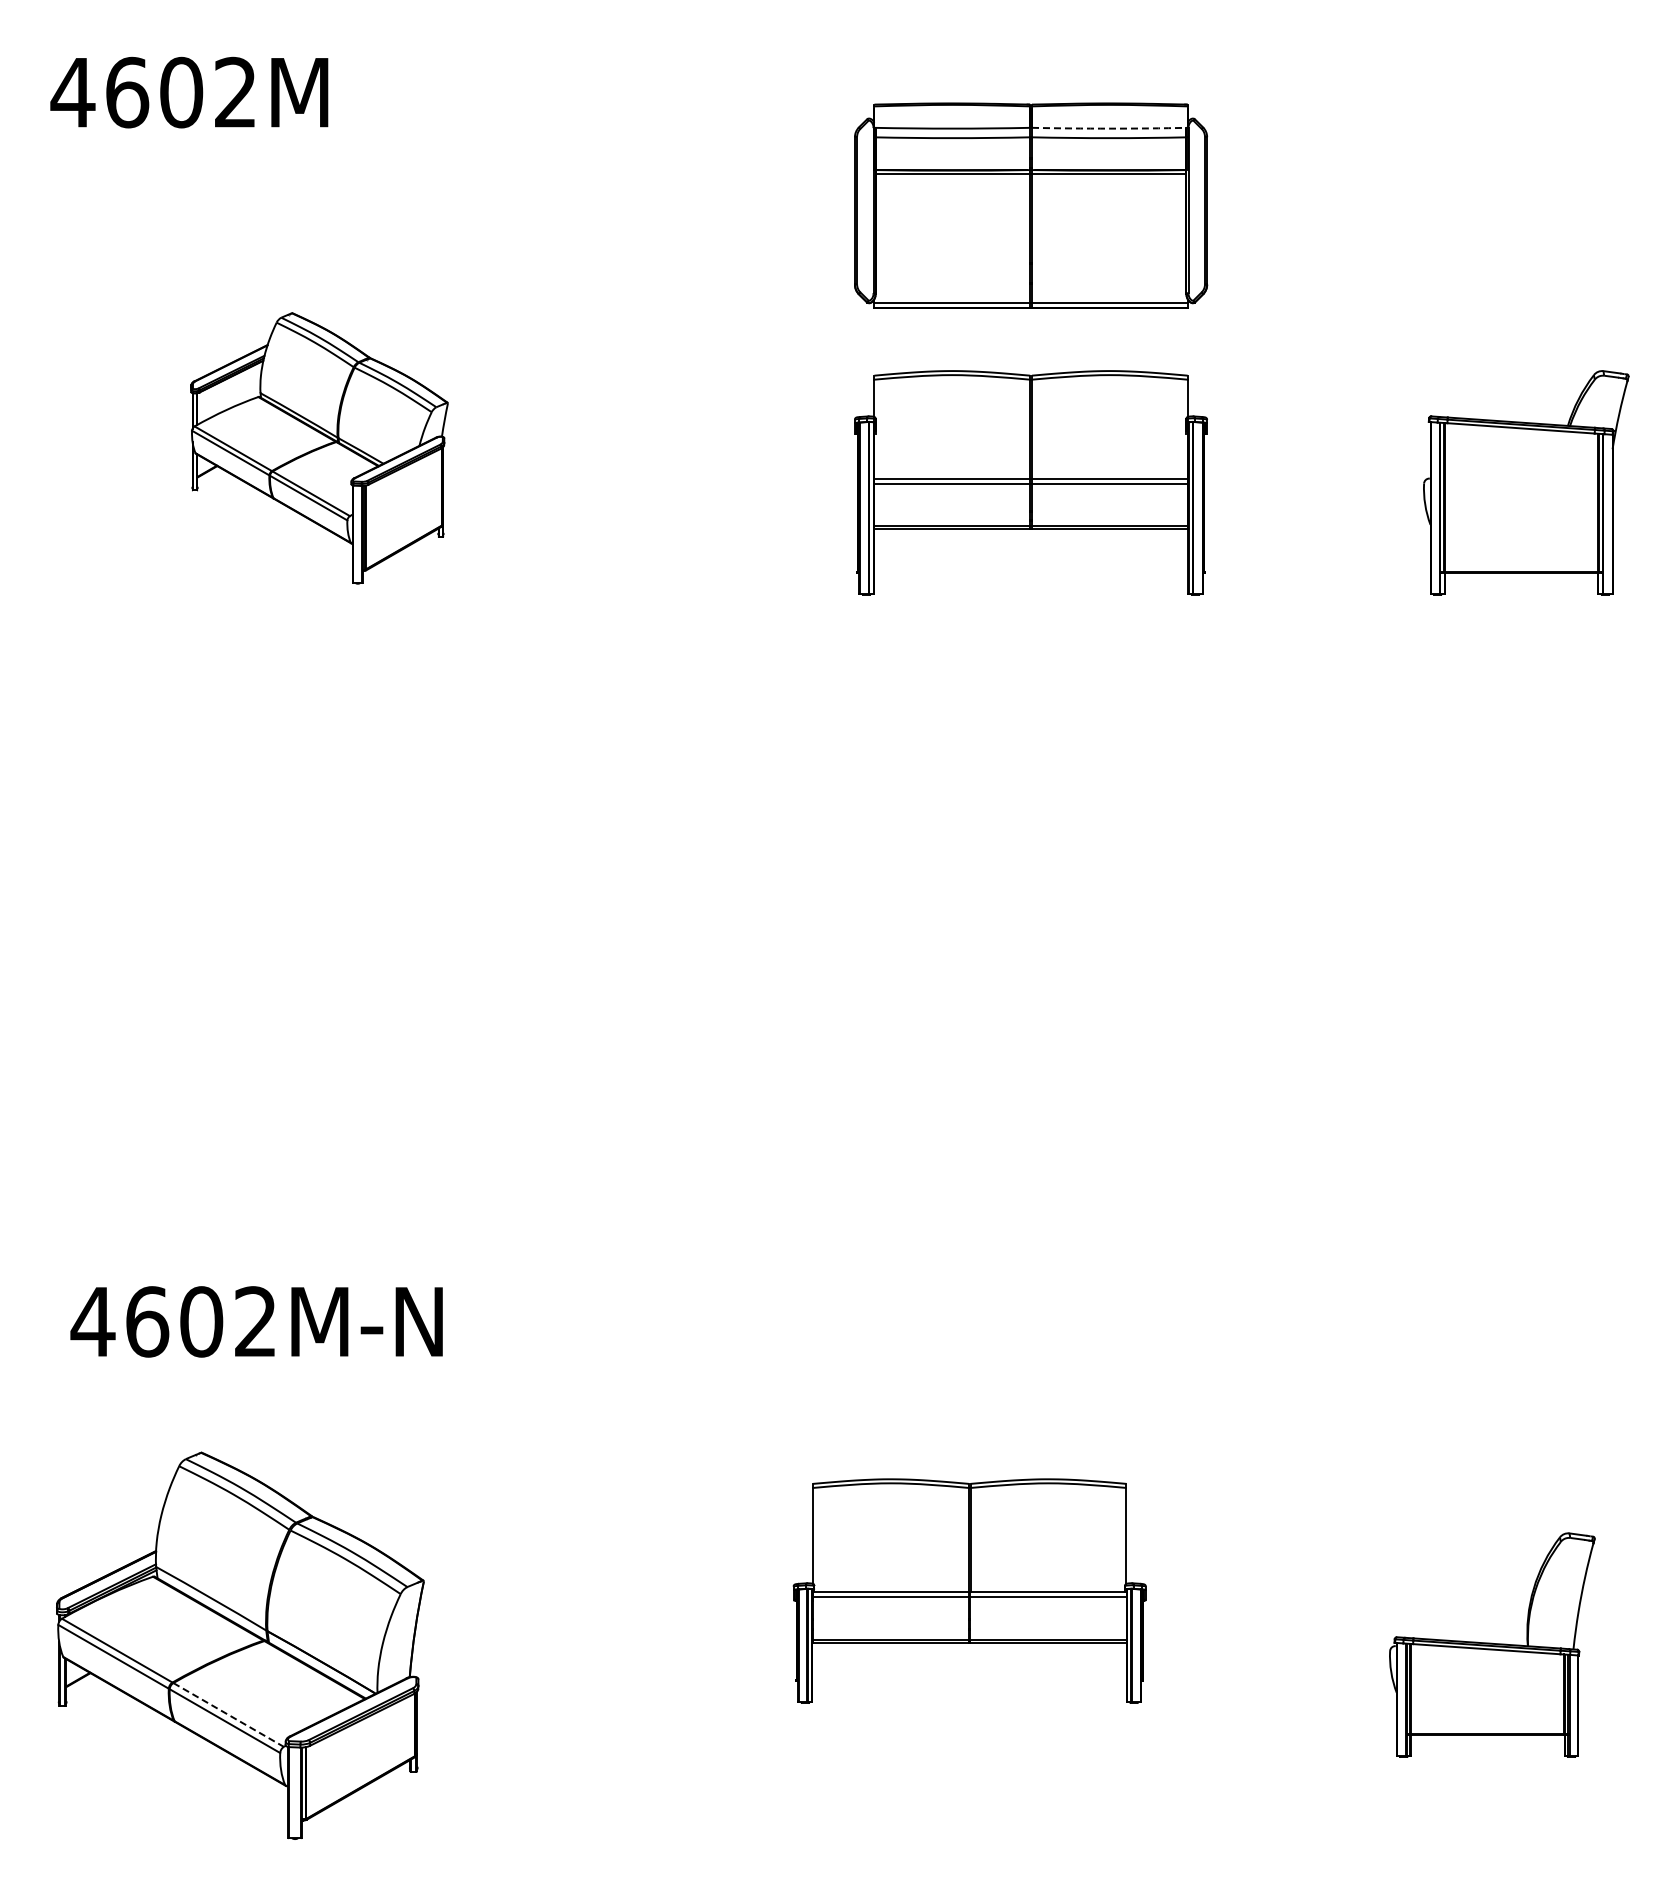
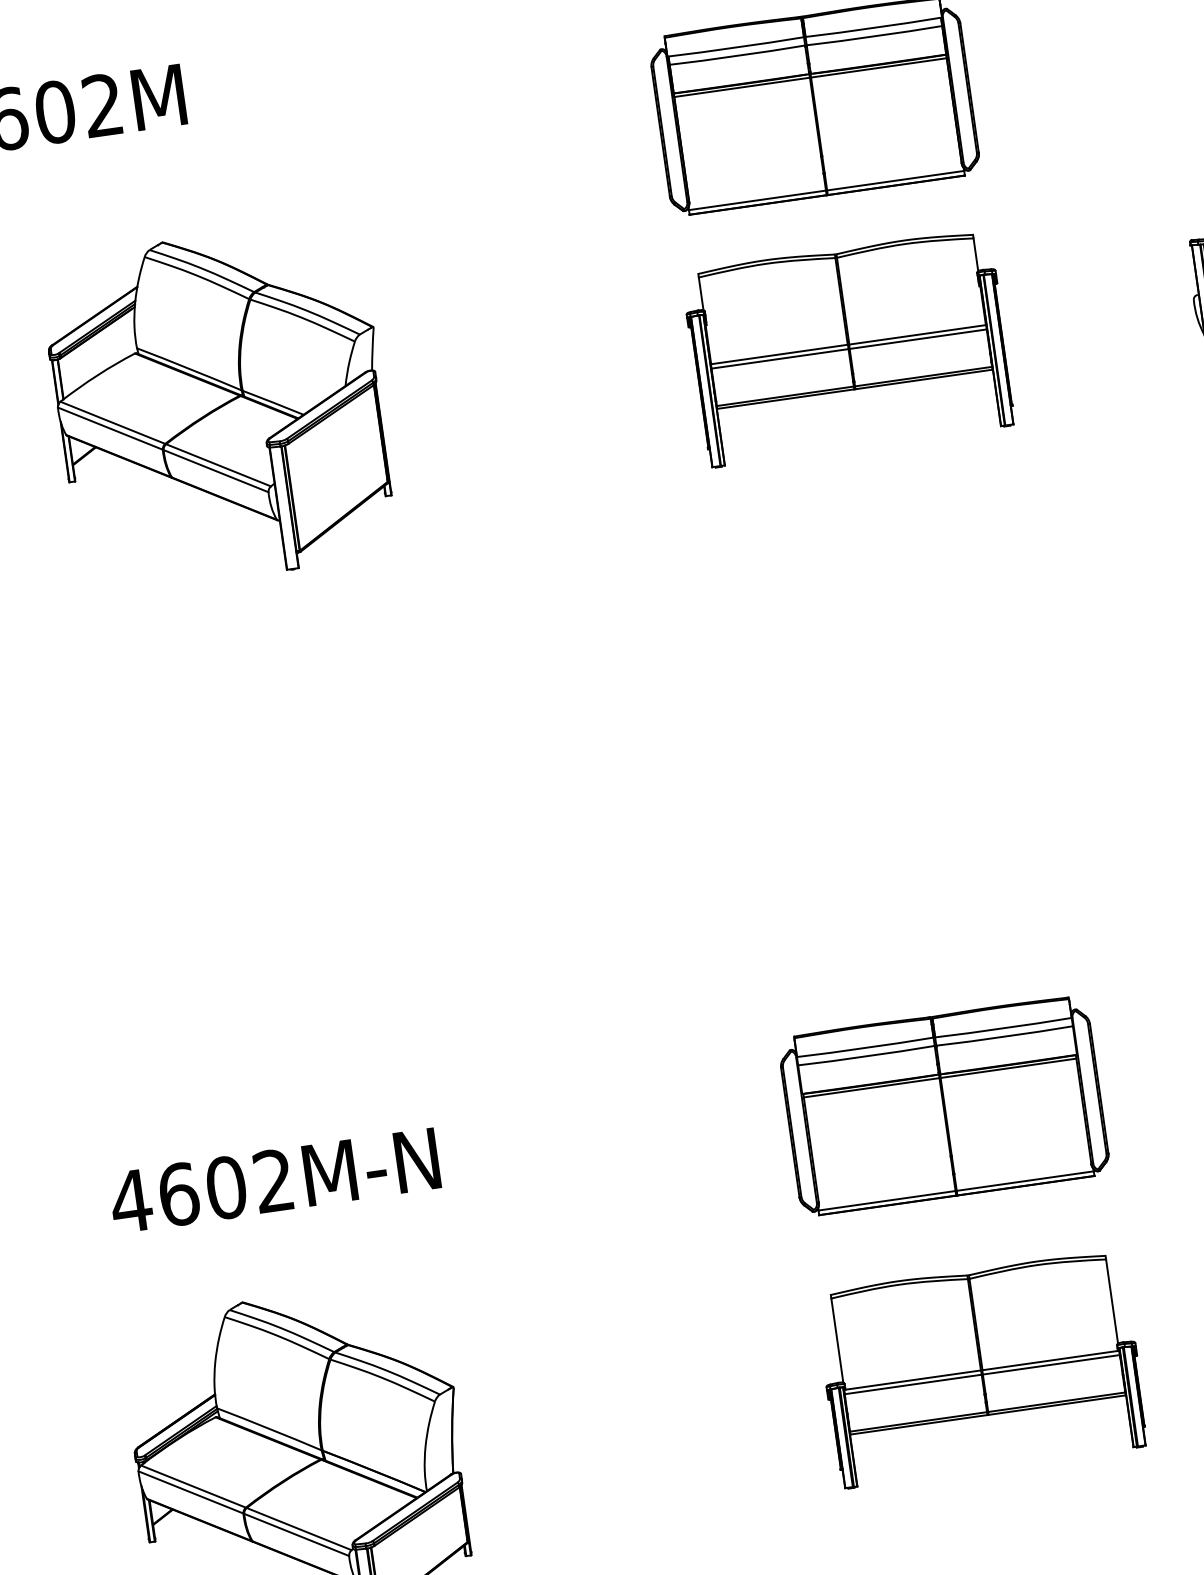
arc: (1109, 128) -> (873, 27), dashed -> solid
part: (319, 448) -> (220, 407), size x1.43
part: (1016, 1344) -> (943, 1105), added
part: (969, 1590) -> (981, 1368), moved
line: (228, 1714) -> (298, 1528), dashed -> solid

